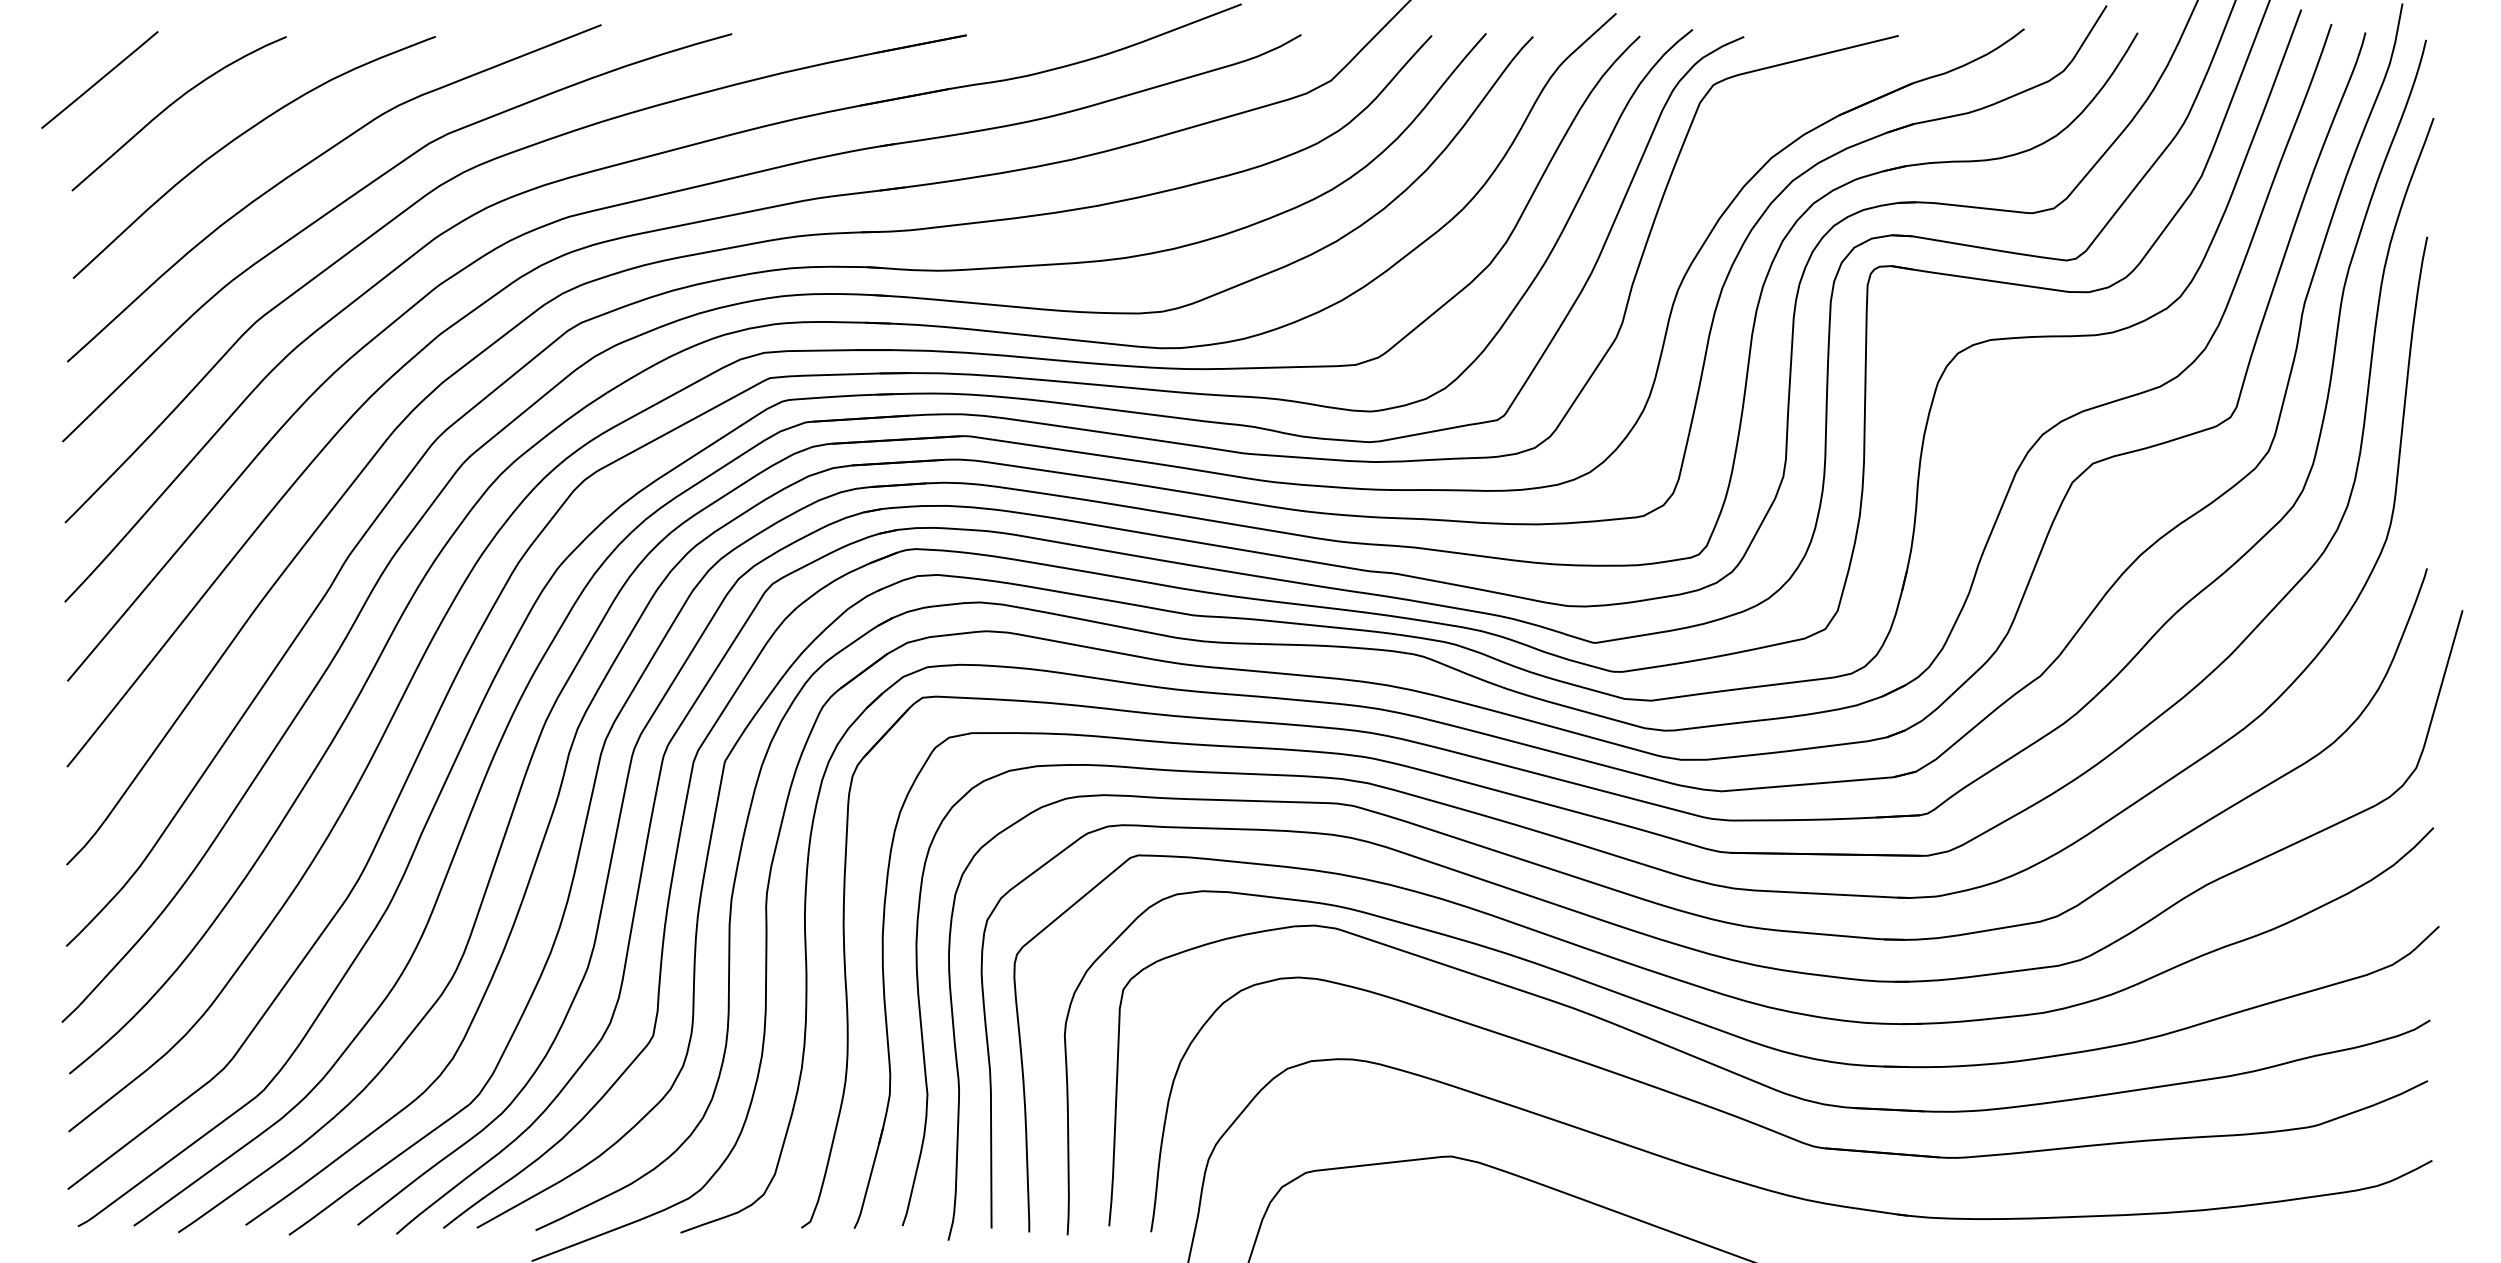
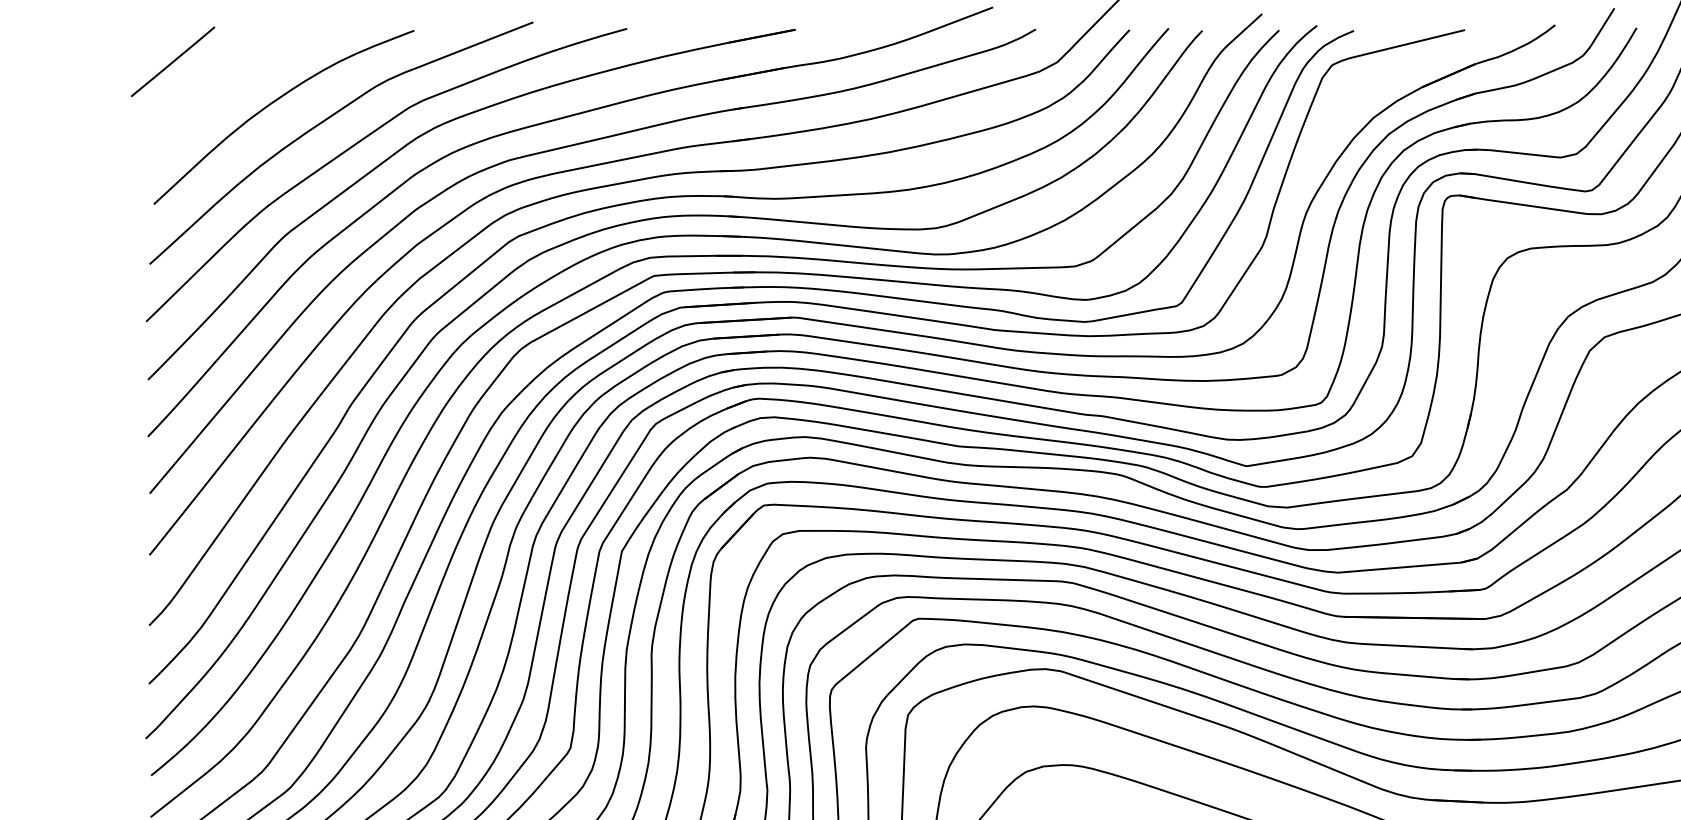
curve: (171, 105) -> (224, 80), removed

